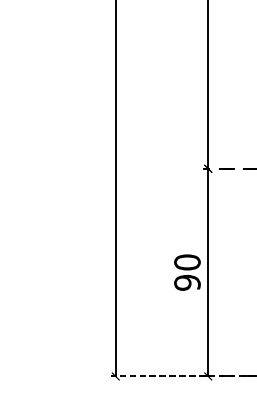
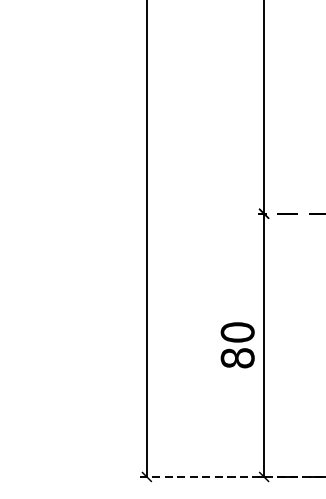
text: (187, 282) -> (237, 357), 90 -> 80

